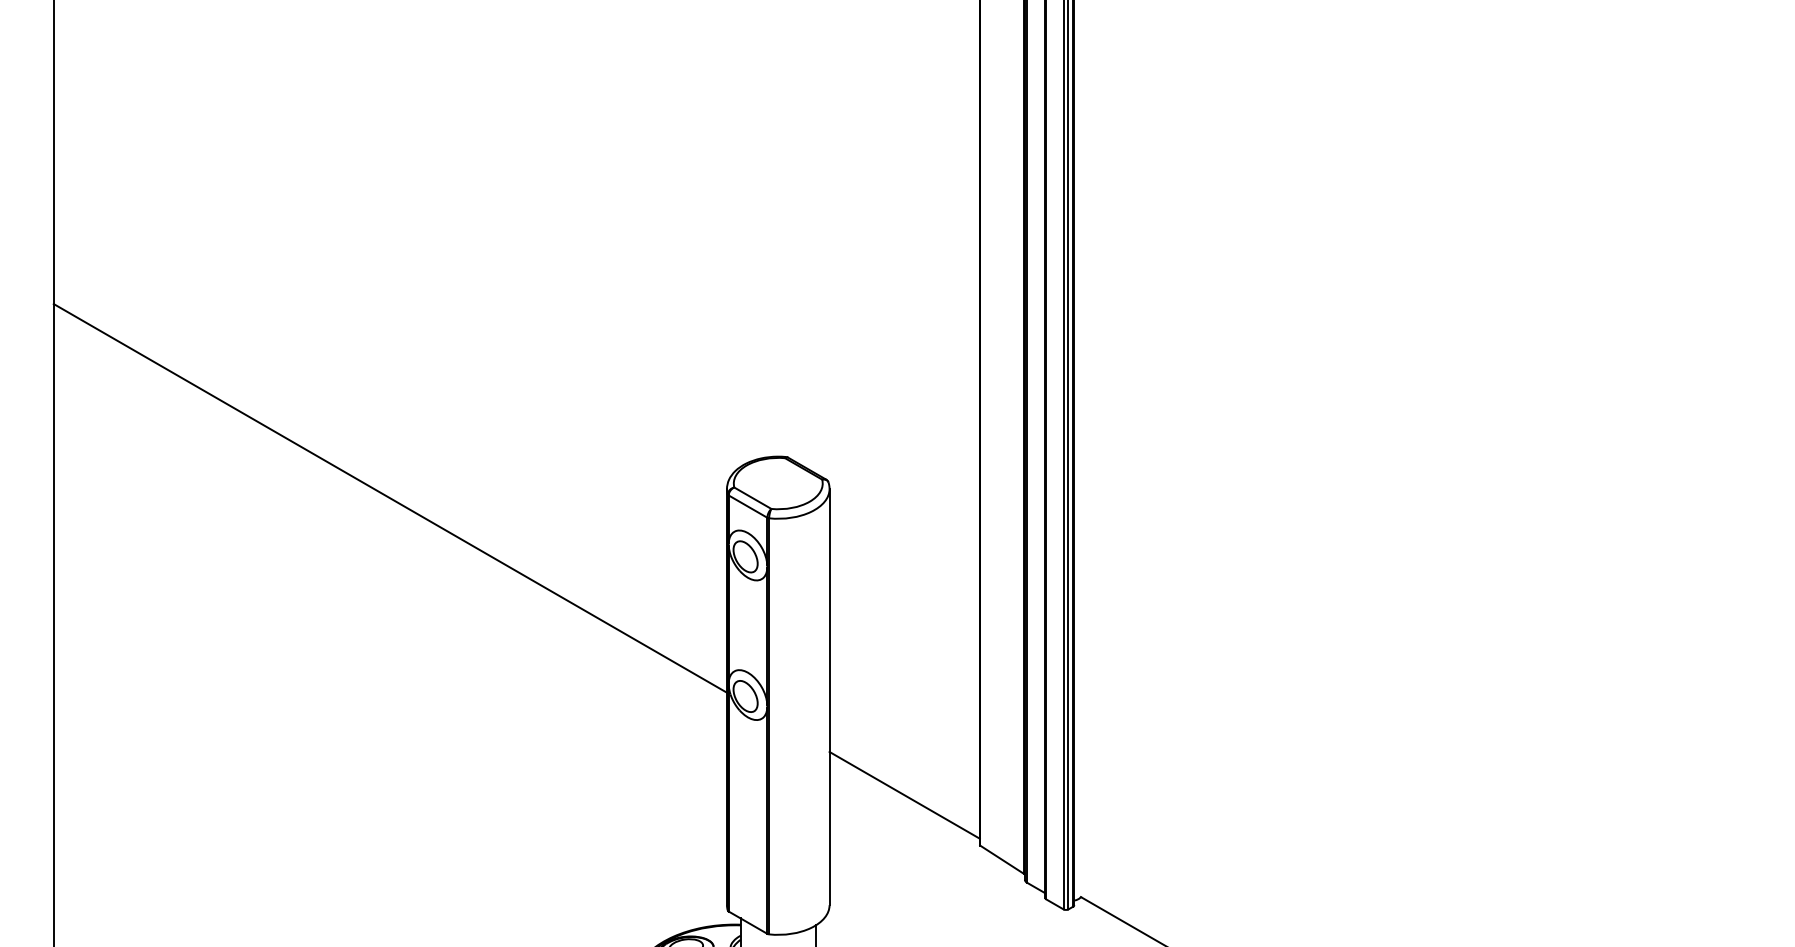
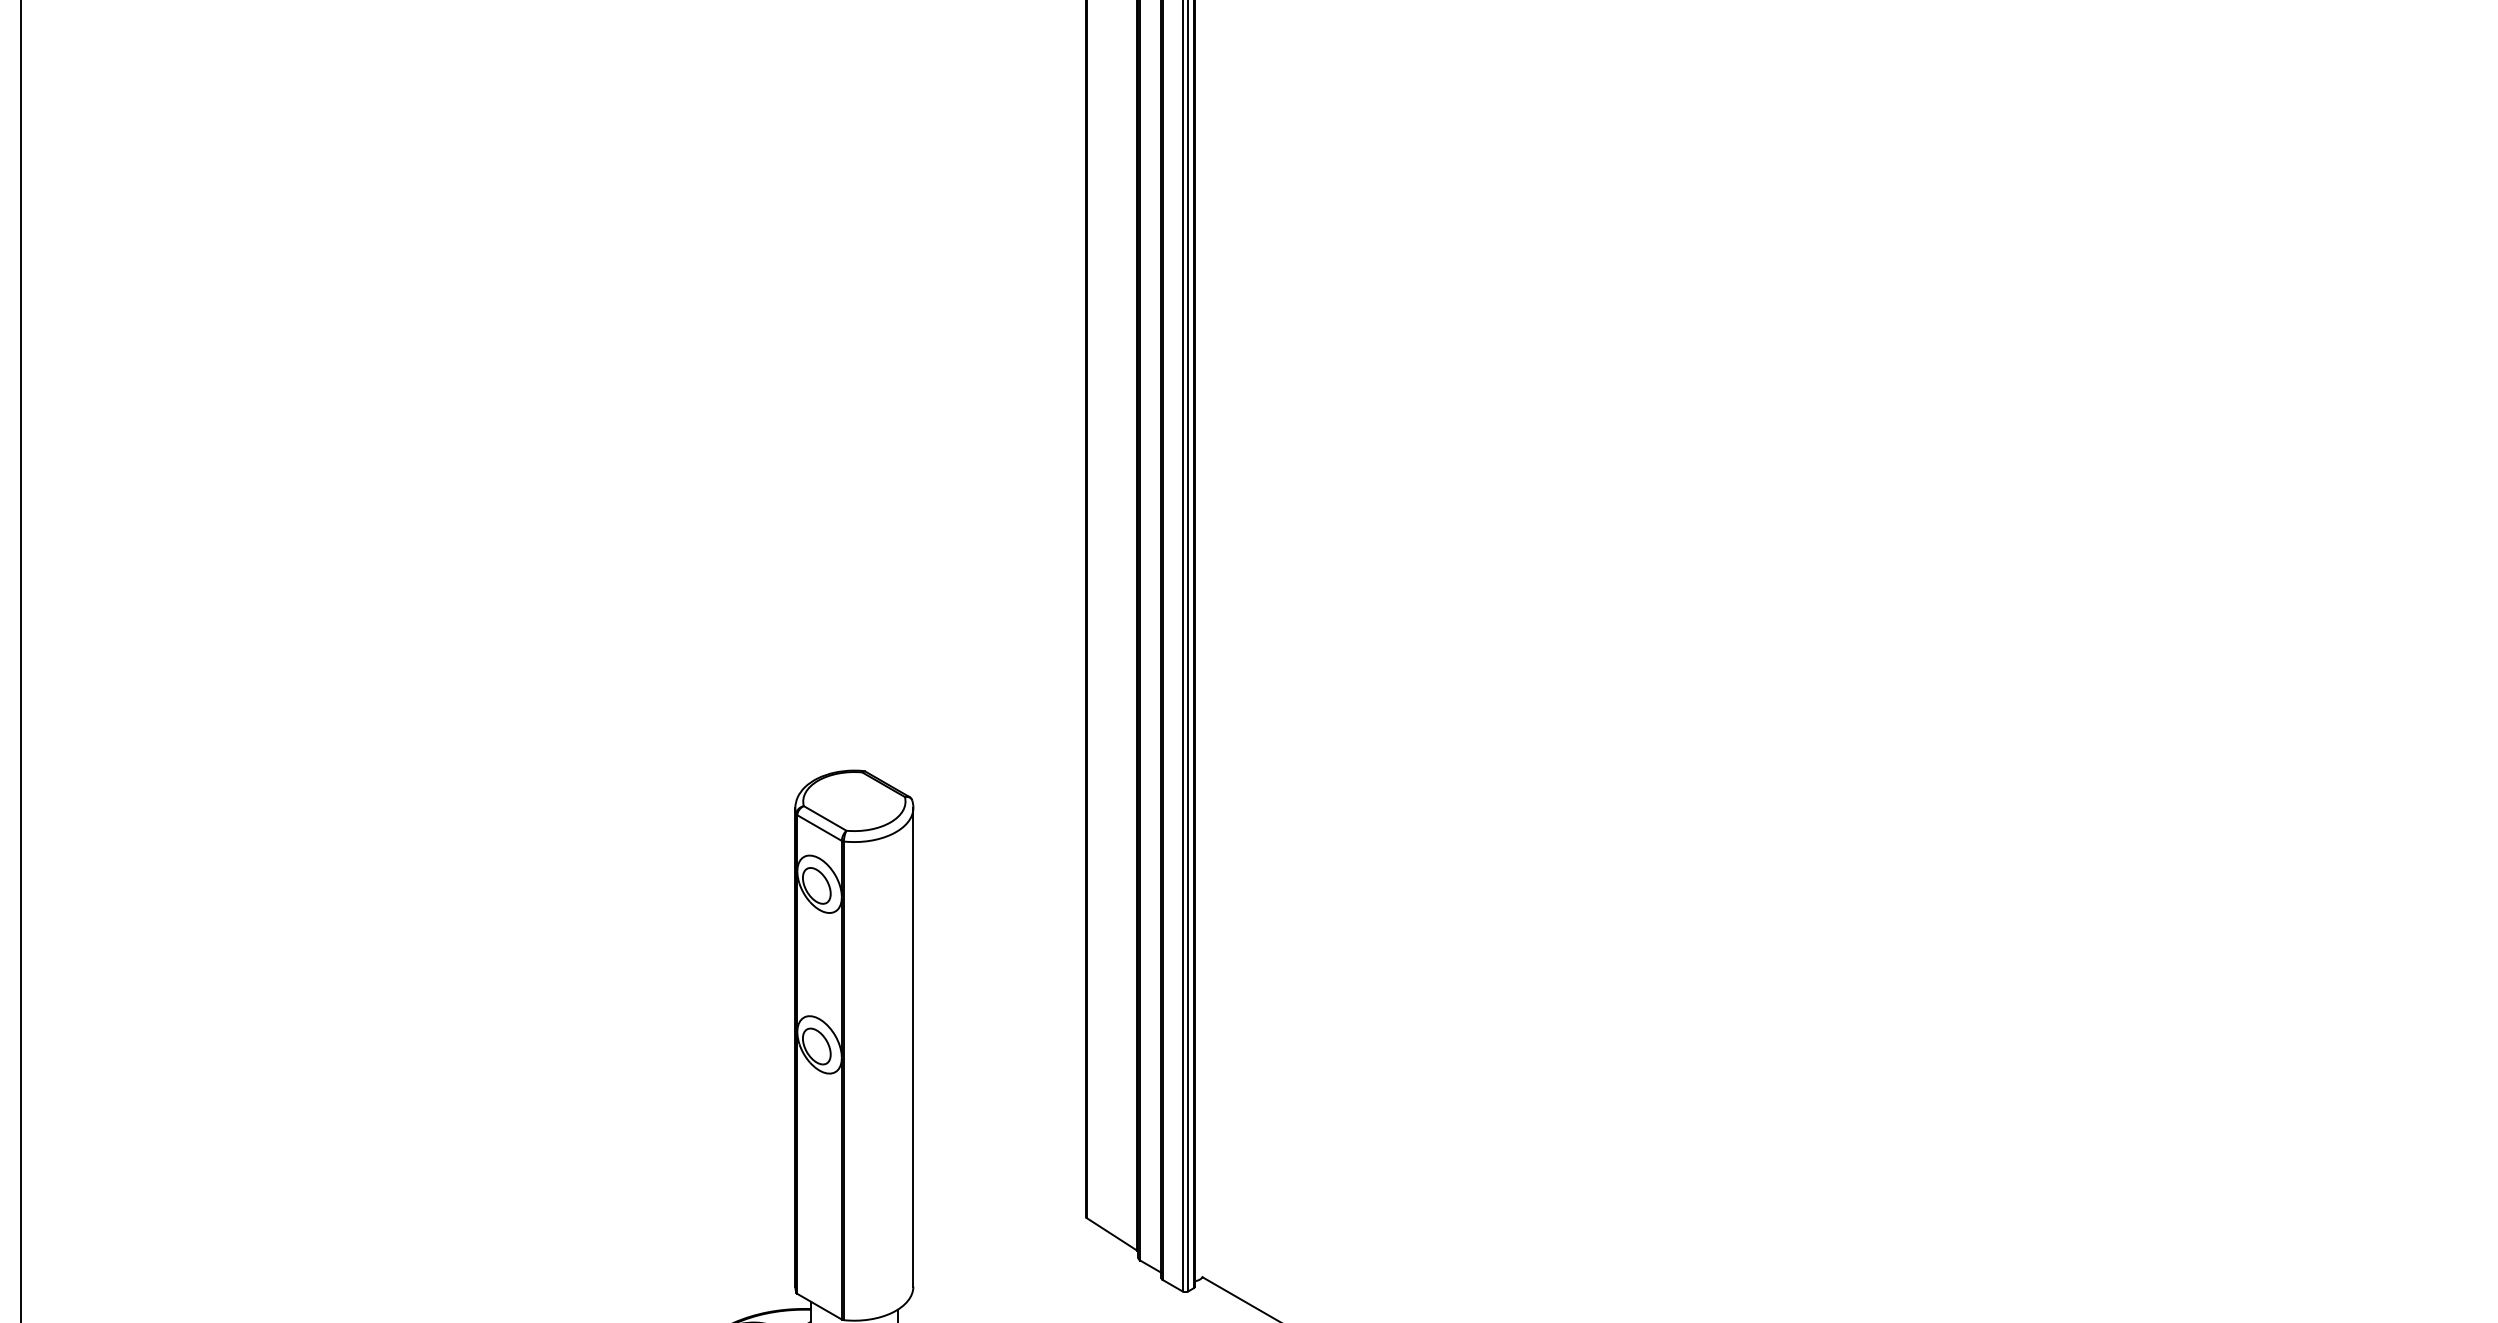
line: (389, 498) -> (407, 818), removed
line: (904, 795) -> (999, 1160), removed

